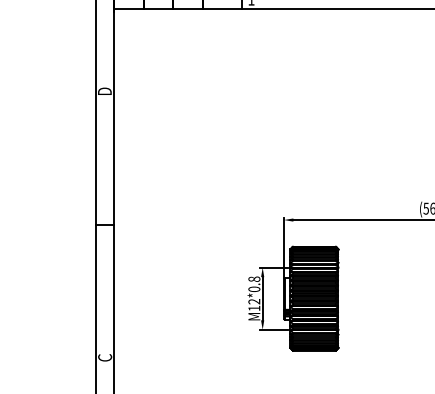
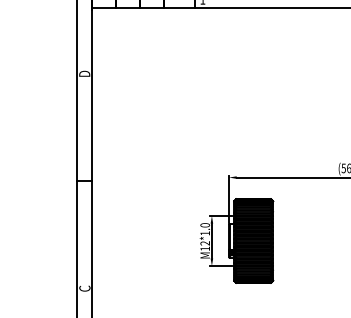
text: (254, 283) -> (205, 228), M12*0.8 -> M12*1.0

